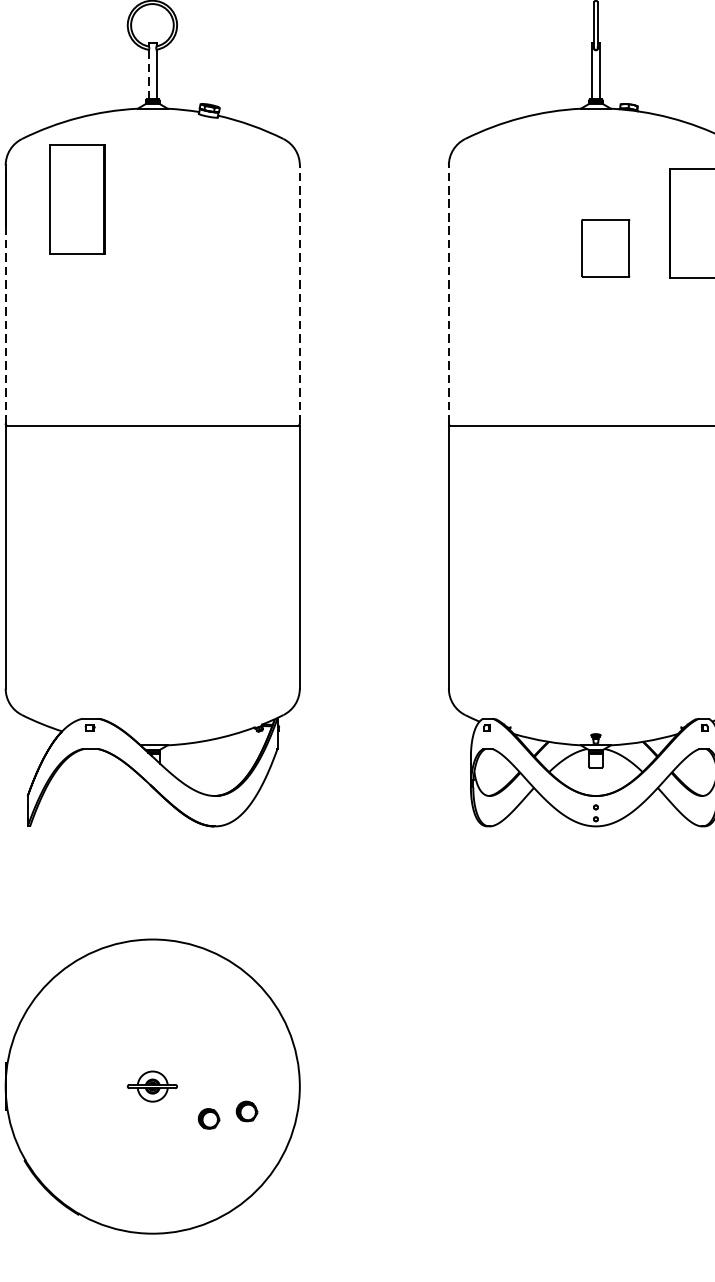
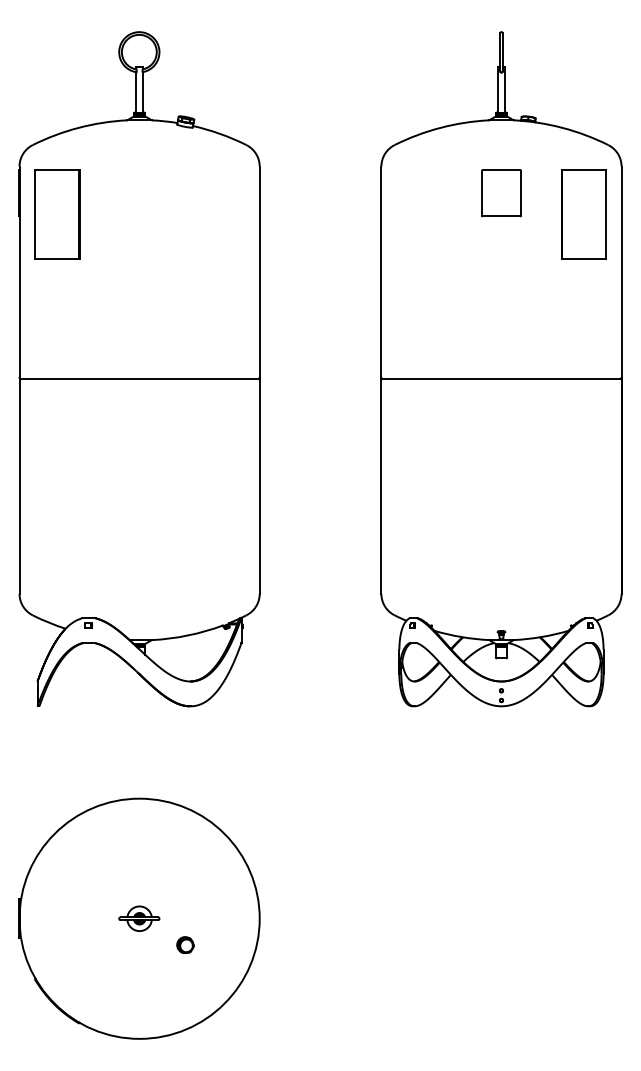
line: (148, 75) -> (136, 93), dashed -> solid
part: (77, 199) -> (57, 214), moved
part: (605, 248) -> (501, 193), moved
line: (299, 293) -> (259, 271), dashed -> solid
line: (448, 293) -> (381, 271), dashed -> solid
line: (5, 324) -> (19, 296), dashed -> solid
part: (246, 1110) -> (216, 938), removed

